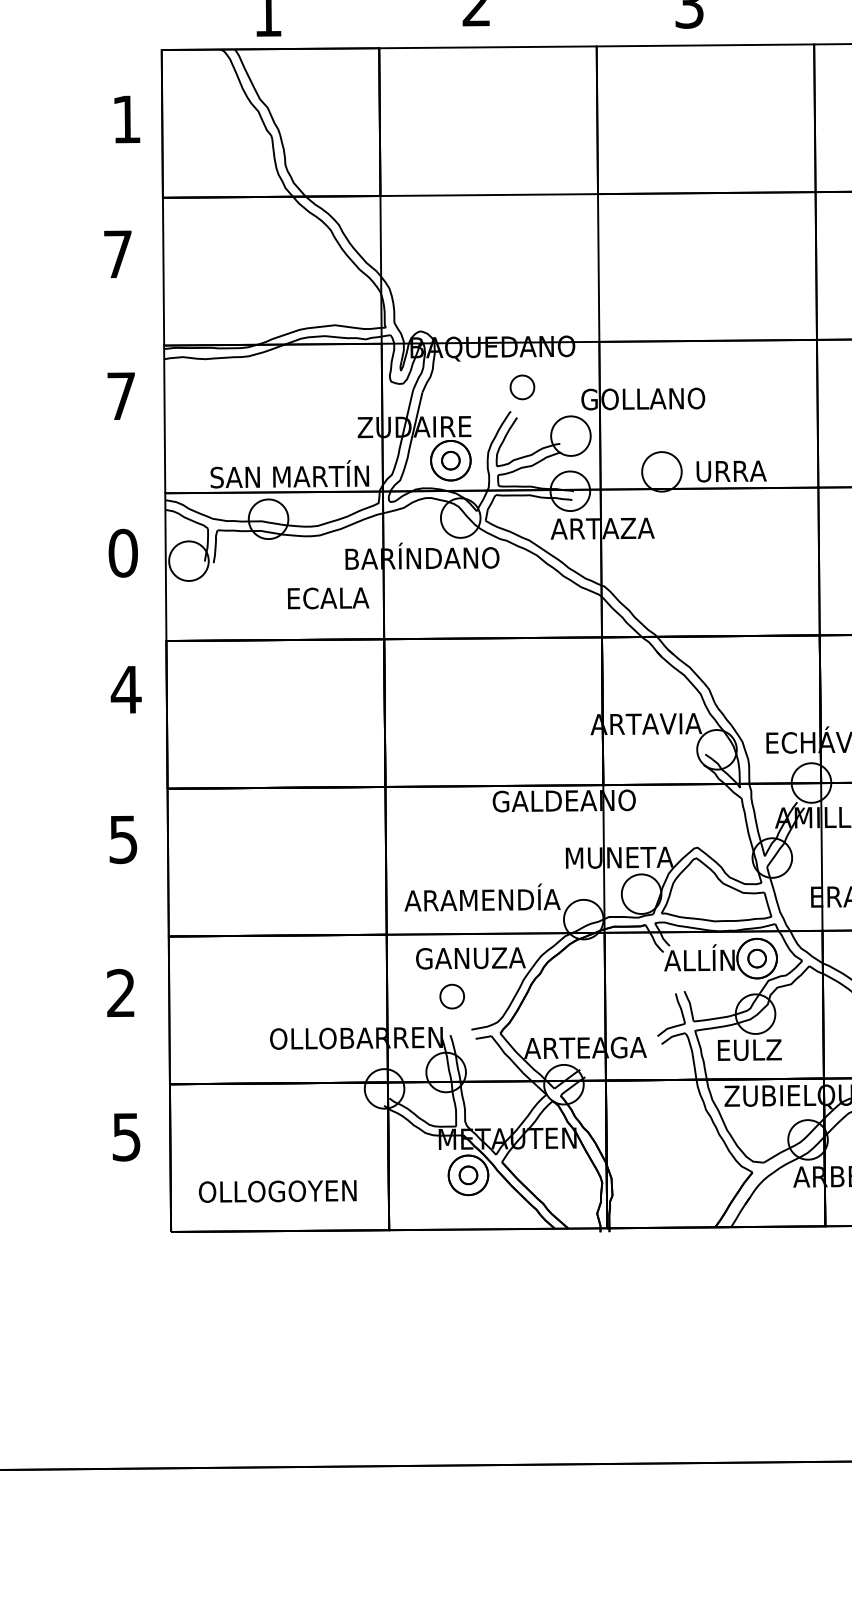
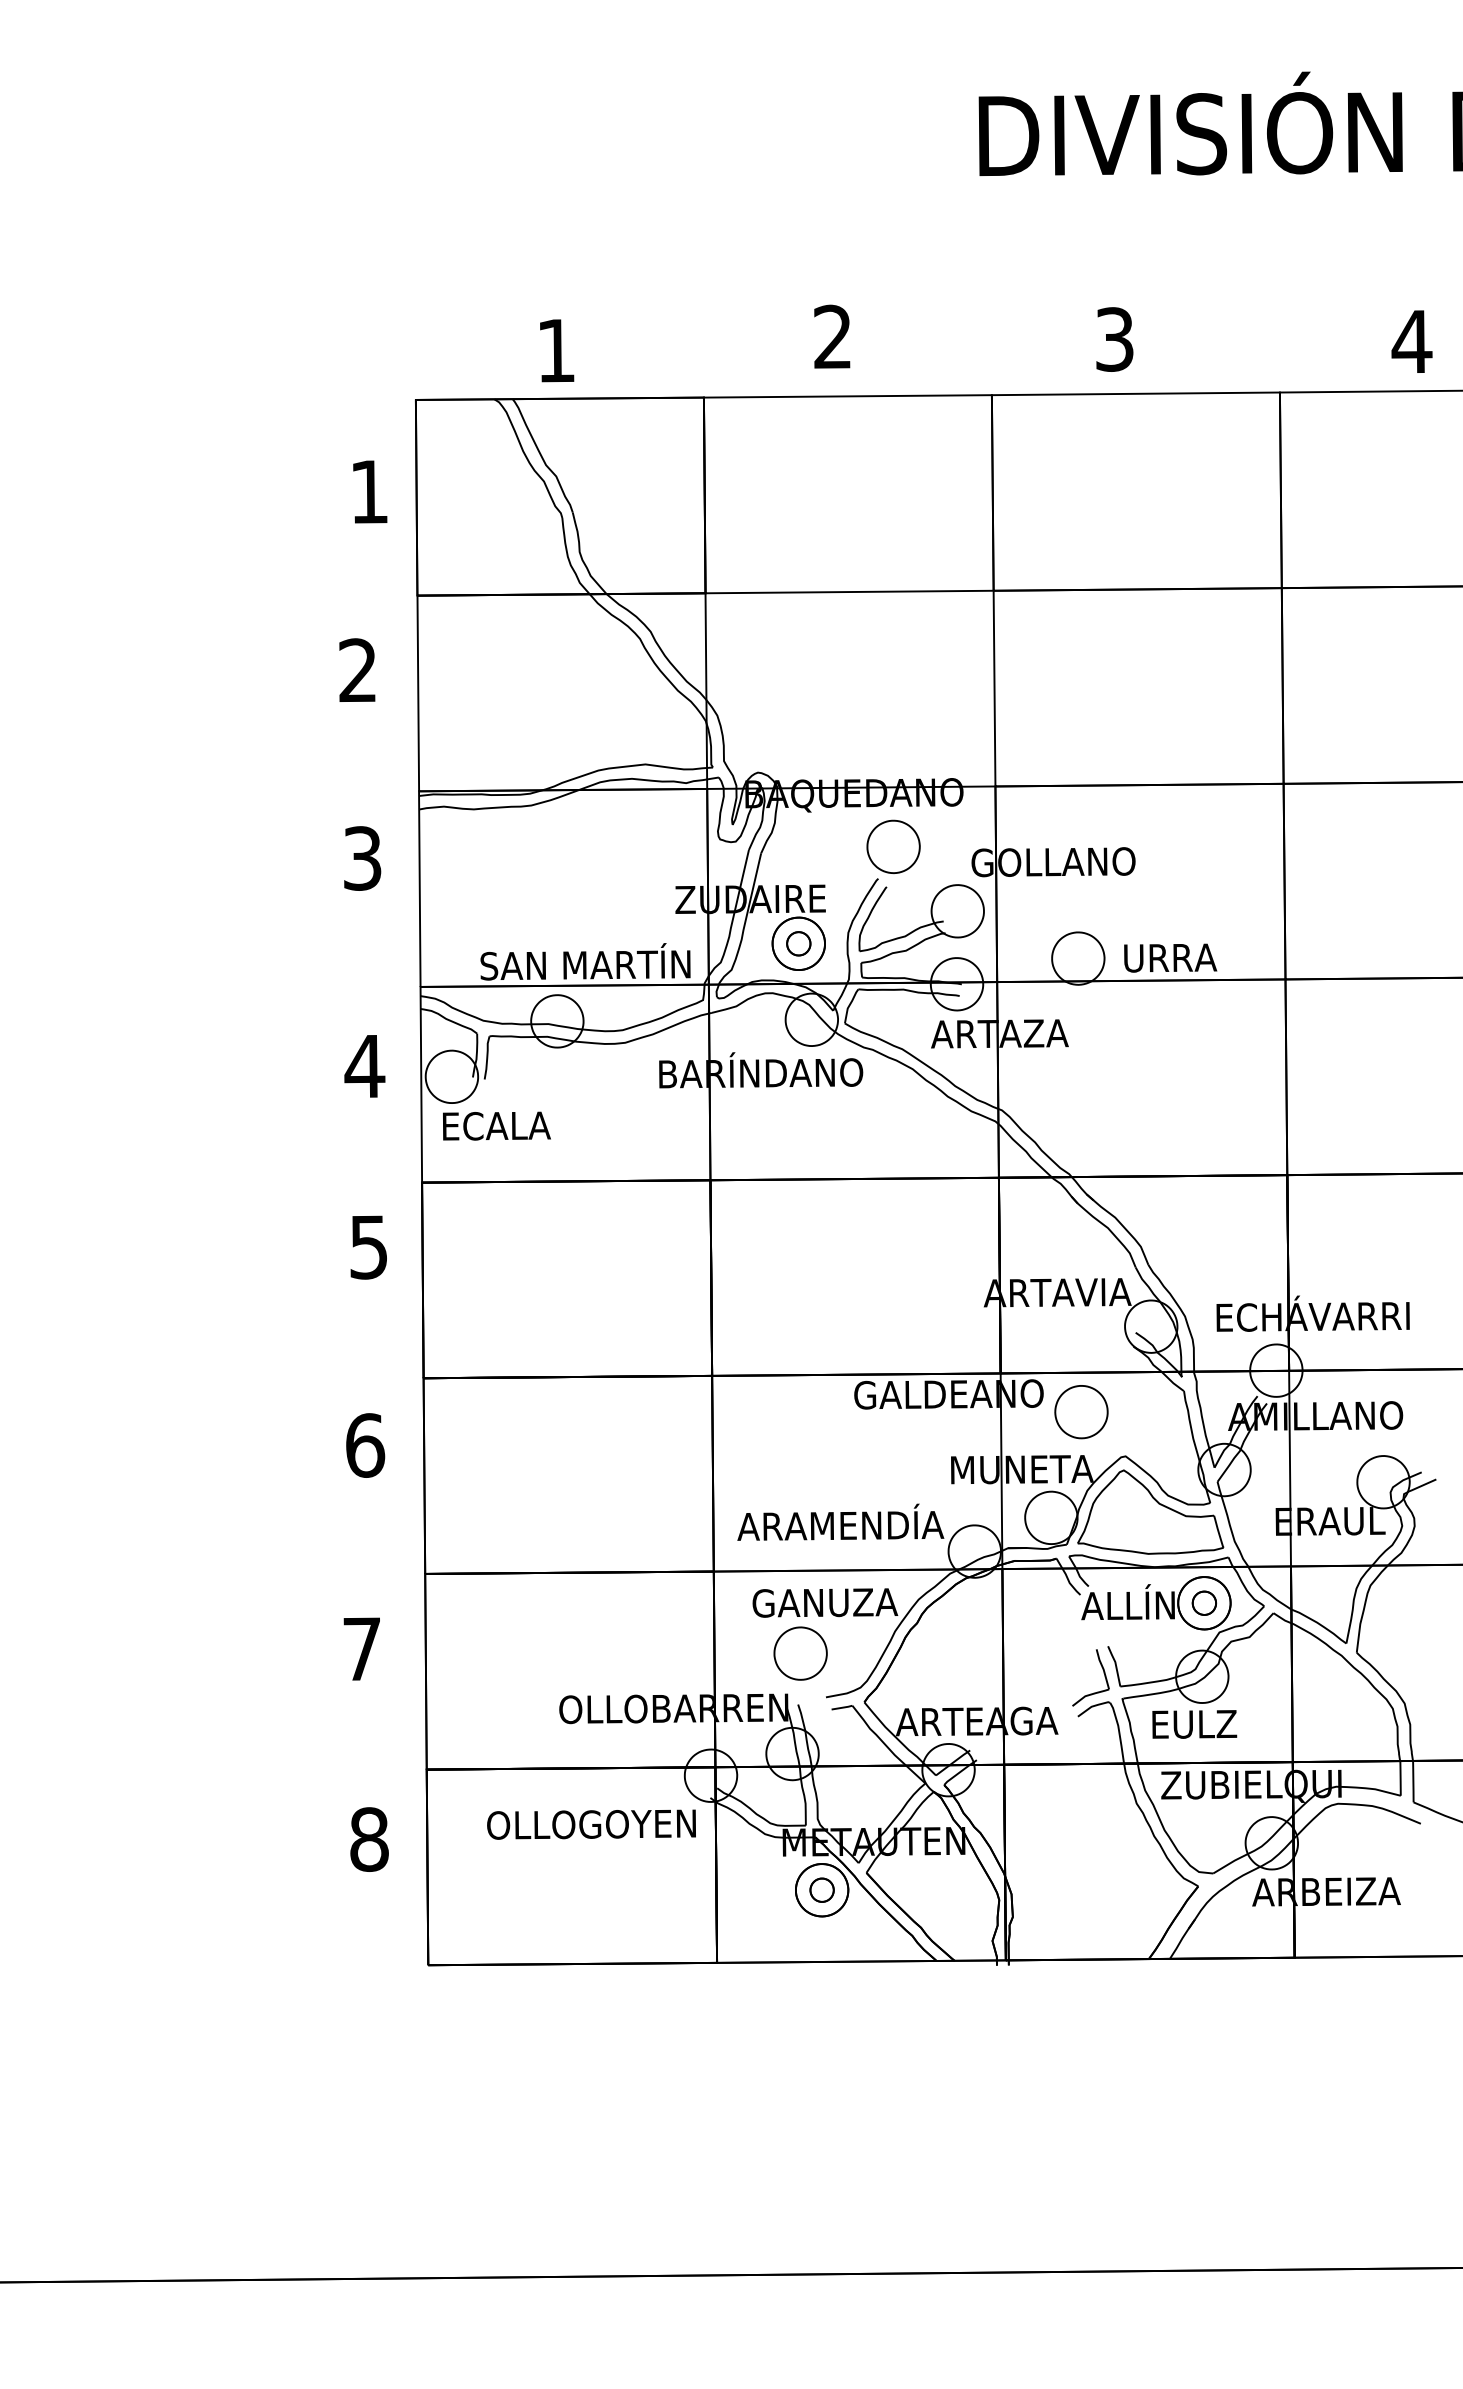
text: (117, 253) -> (357, 669), 7 -> 2
part: (522, 387) -> (893, 846), size x1.67
text: (121, 396) -> (362, 858), 7 -> 3
text: (122, 553) -> (364, 1066), 0 -> 4
text: (328, 597) -> (496, 1125), moved
text: (125, 690) -> (368, 1247), 4 -> 5
part: (664, 814) -> (1081, 1412), added
text: (123, 839) -> (365, 1445), 5 -> 6
text: (120, 992) -> (361, 1648), 2 -> 7
part: (452, 996) -> (800, 1653), size x1.67
text: (126, 1137) -> (369, 1839), 5 -> 8
text: (277, 1191) -> (591, 1824), moved

